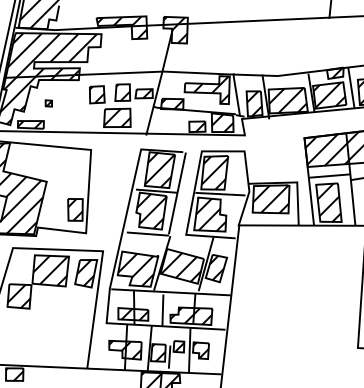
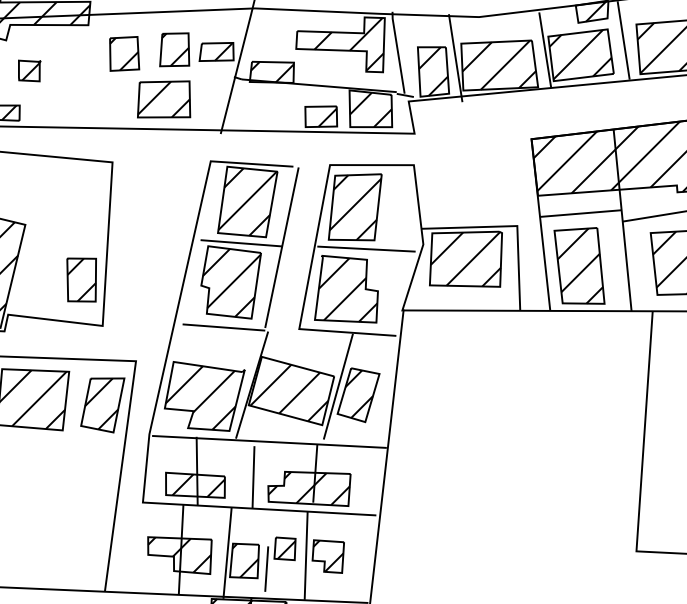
part: (48, 103) -> (28, 71), size x1.67

